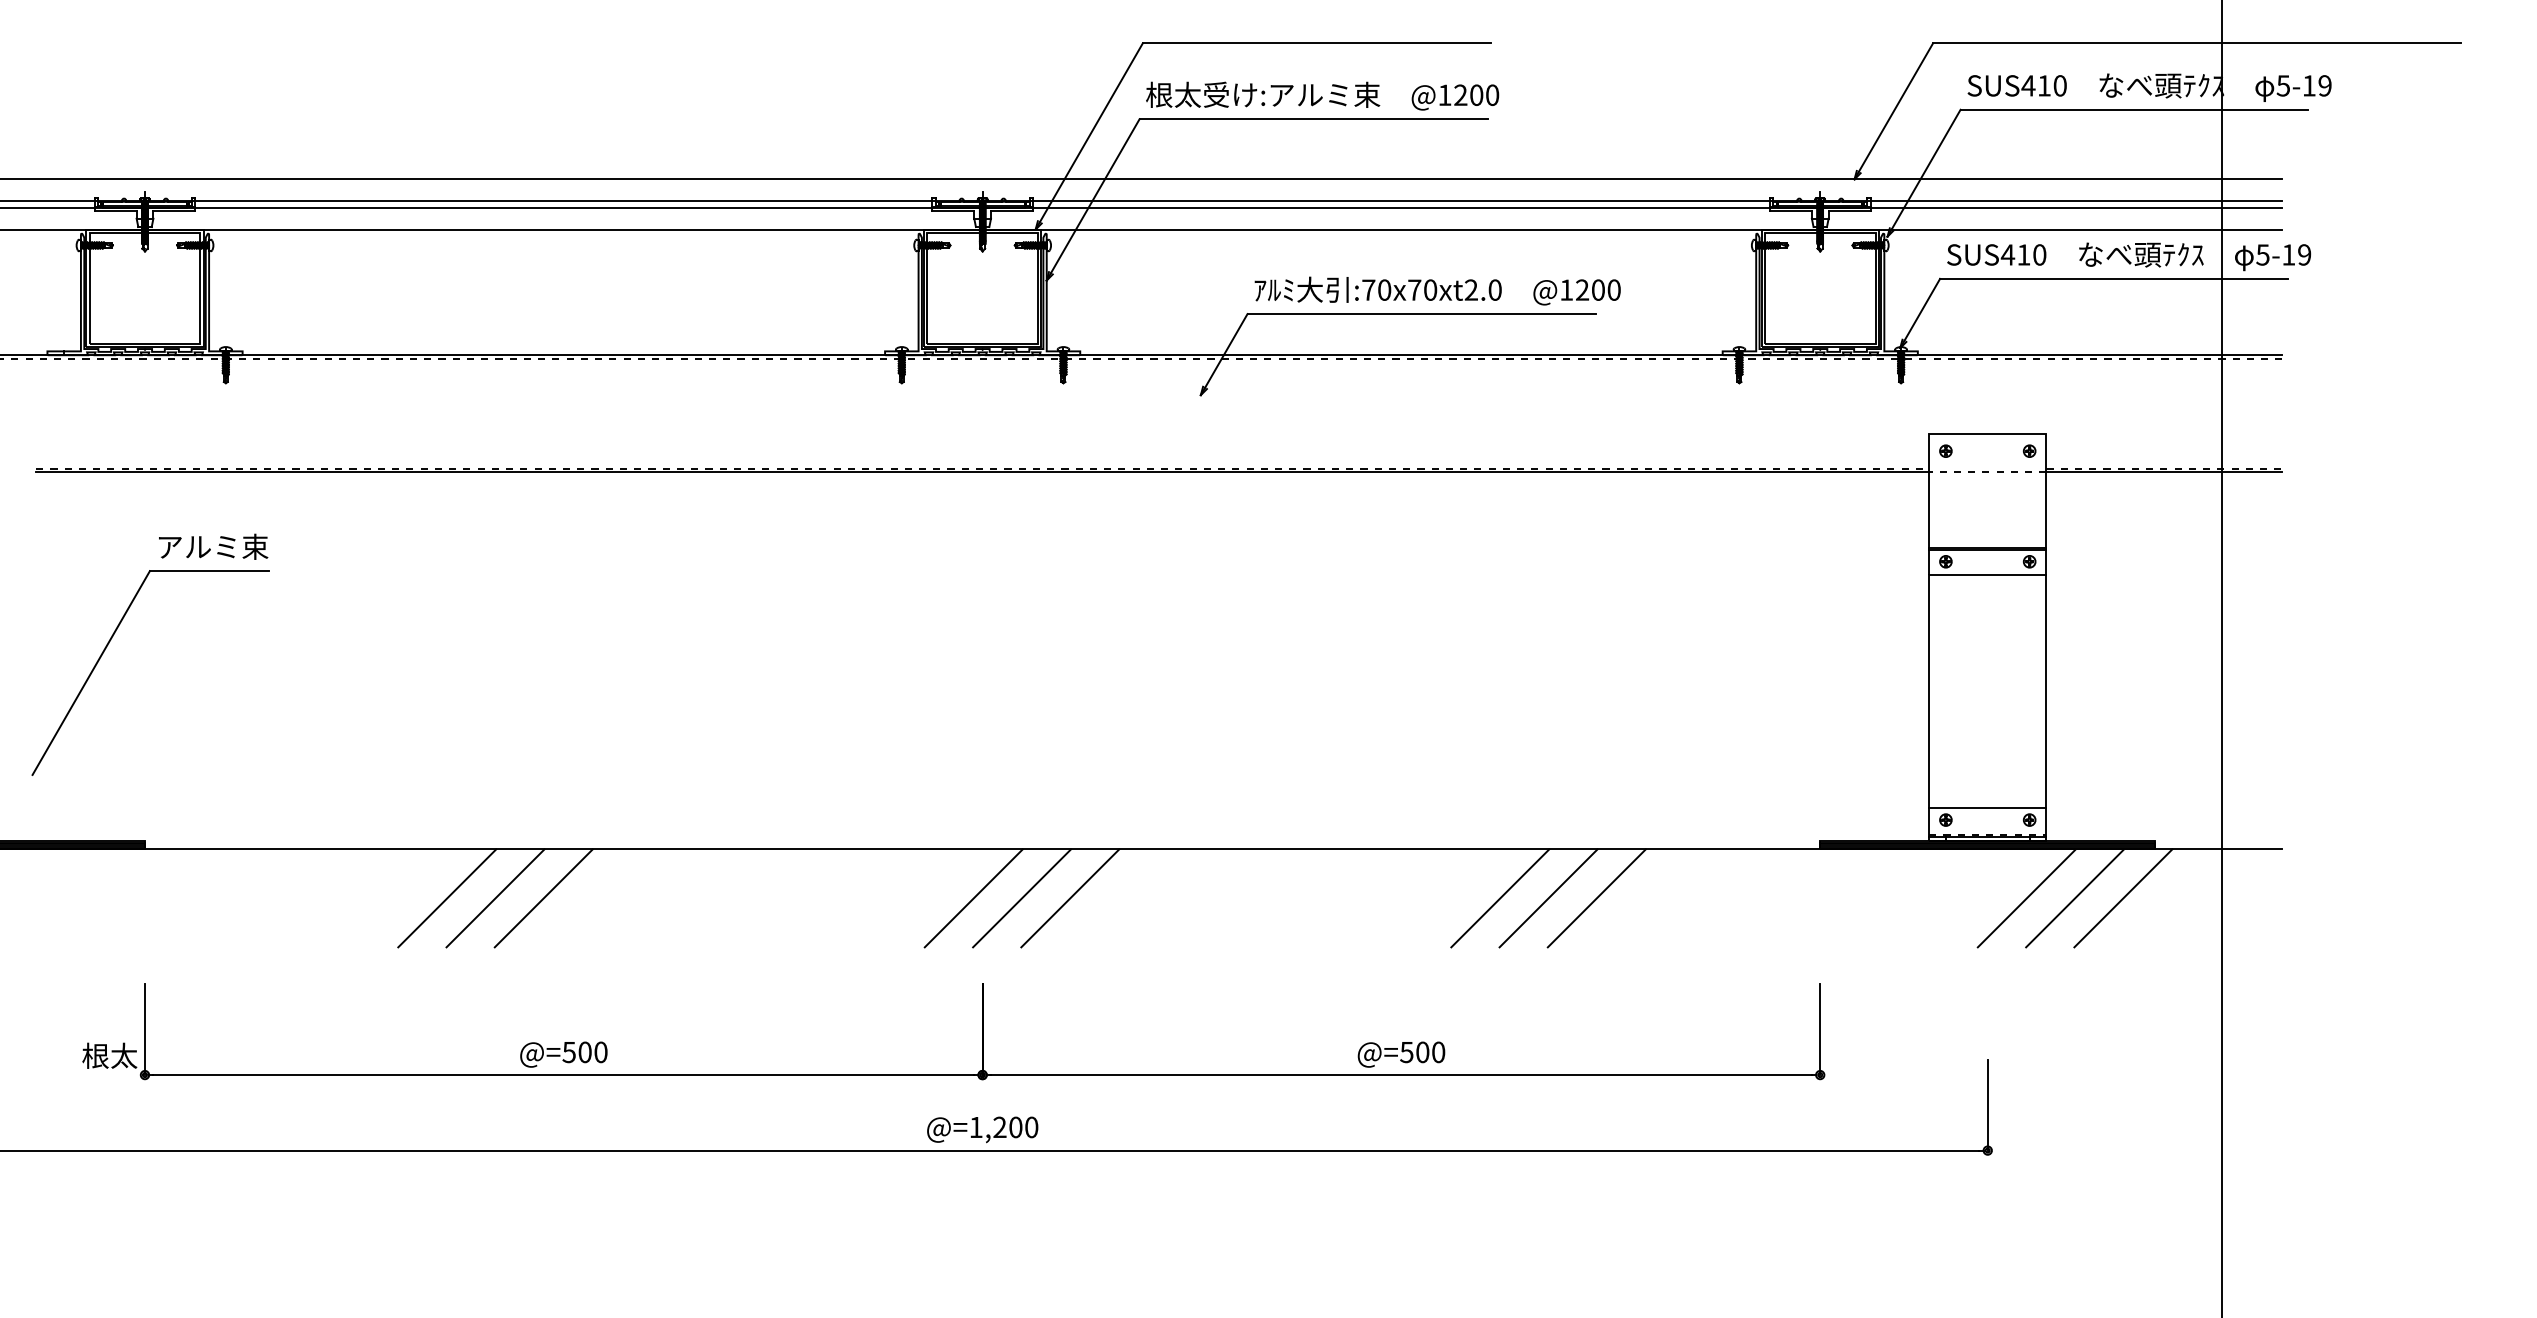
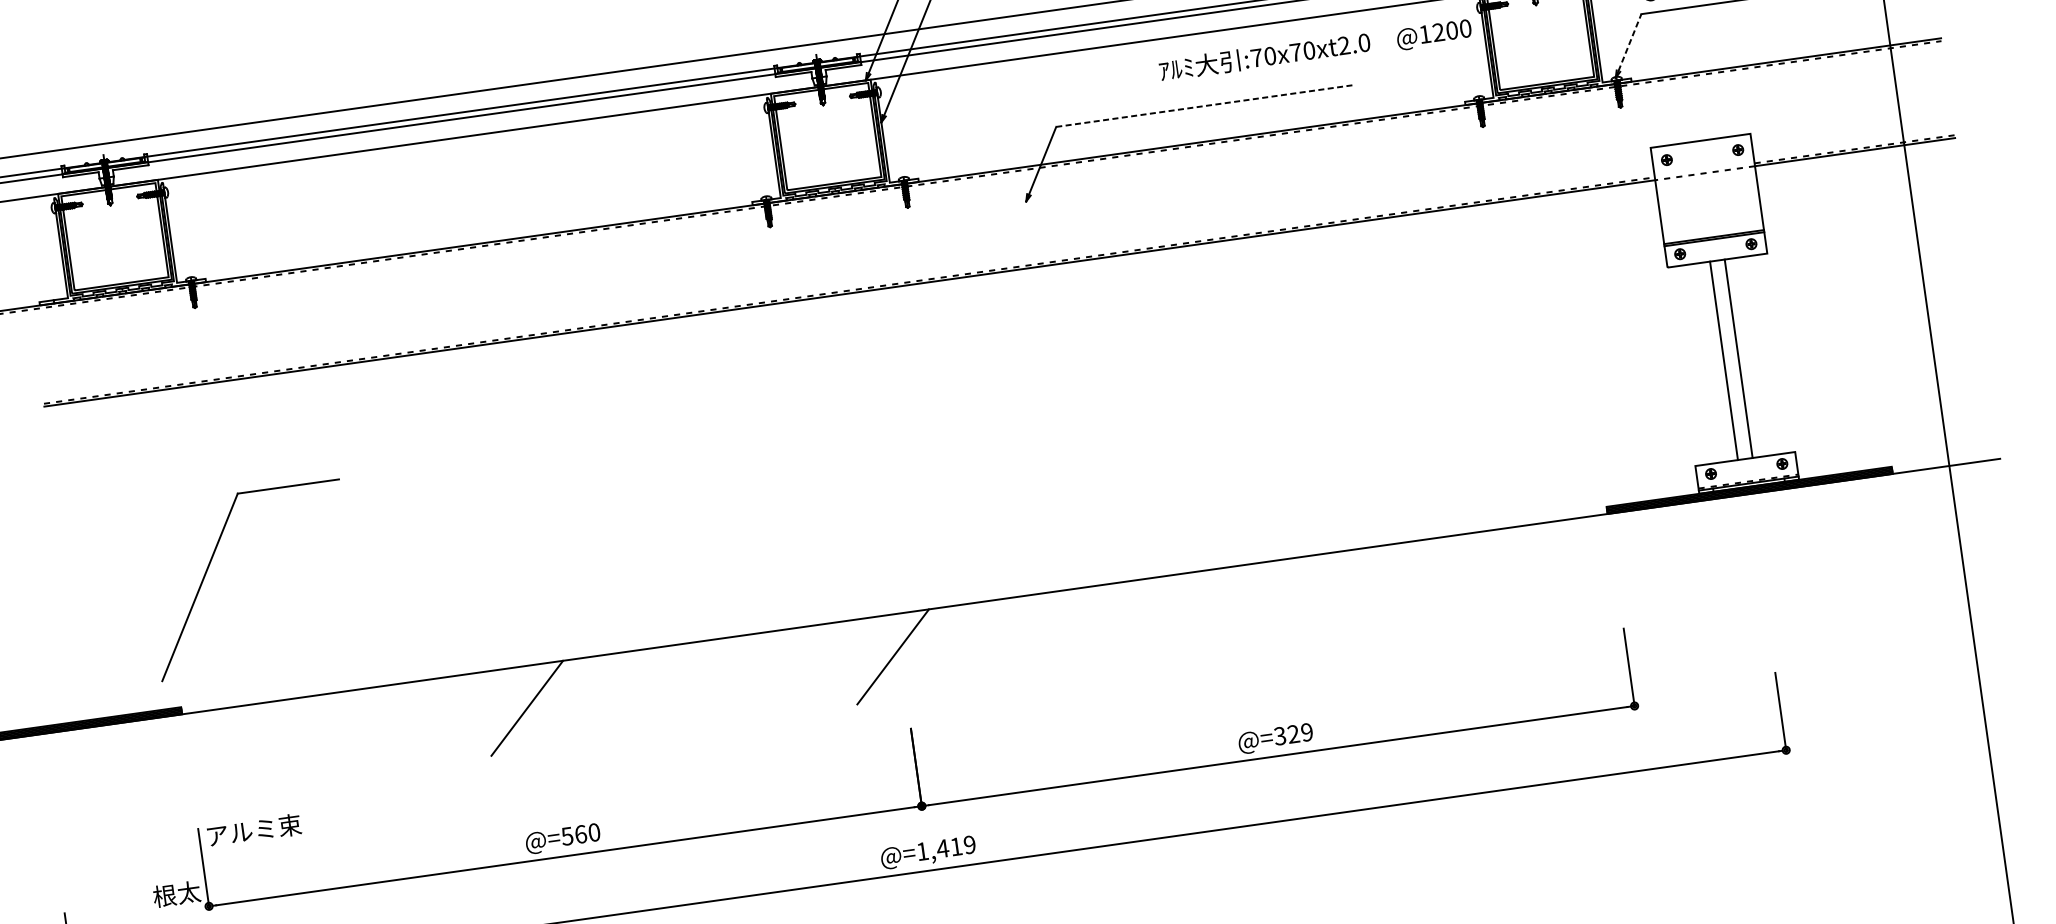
text: (1437, 290) -> (1315, 50), moved
line: (1922, 309) -> (1630, 42), solid -> dashed
line: (1422, 314) -> (1205, 106), solid -> dashed
text: (213, 546) -> (254, 830), moved
part: (108, 645) -> (211, 561), moved
line: (1929, 691) -> (1724, 360), moved
line: (2046, 691) -> (1738, 358), moved
line: (447, 898) -> (445, 719), removed
line: (495, 898) -> (486, 714), removed
line: (1022, 898) -> (934, 651), removed
line: (1070, 898) -> (975, 645), removed
line: (1500, 898) -> (1341, 593), removed
line: (1548, 898) -> (1382, 588), removed
line: (1596, 898) -> (1423, 582), removed
line: (2026, 898) -> (1789, 531), removed
line: (2075, 898) -> (1830, 525), removed
line: (2123, 898) -> (1871, 519), removed
text: (584, 1051) -> (580, 833), @=500 -> @=560
text: (1423, 1052) -> (1294, 734), @=500 -> @=329
text: (1015, 1127) -> (956, 846), @=1,200 -> @=1,419

